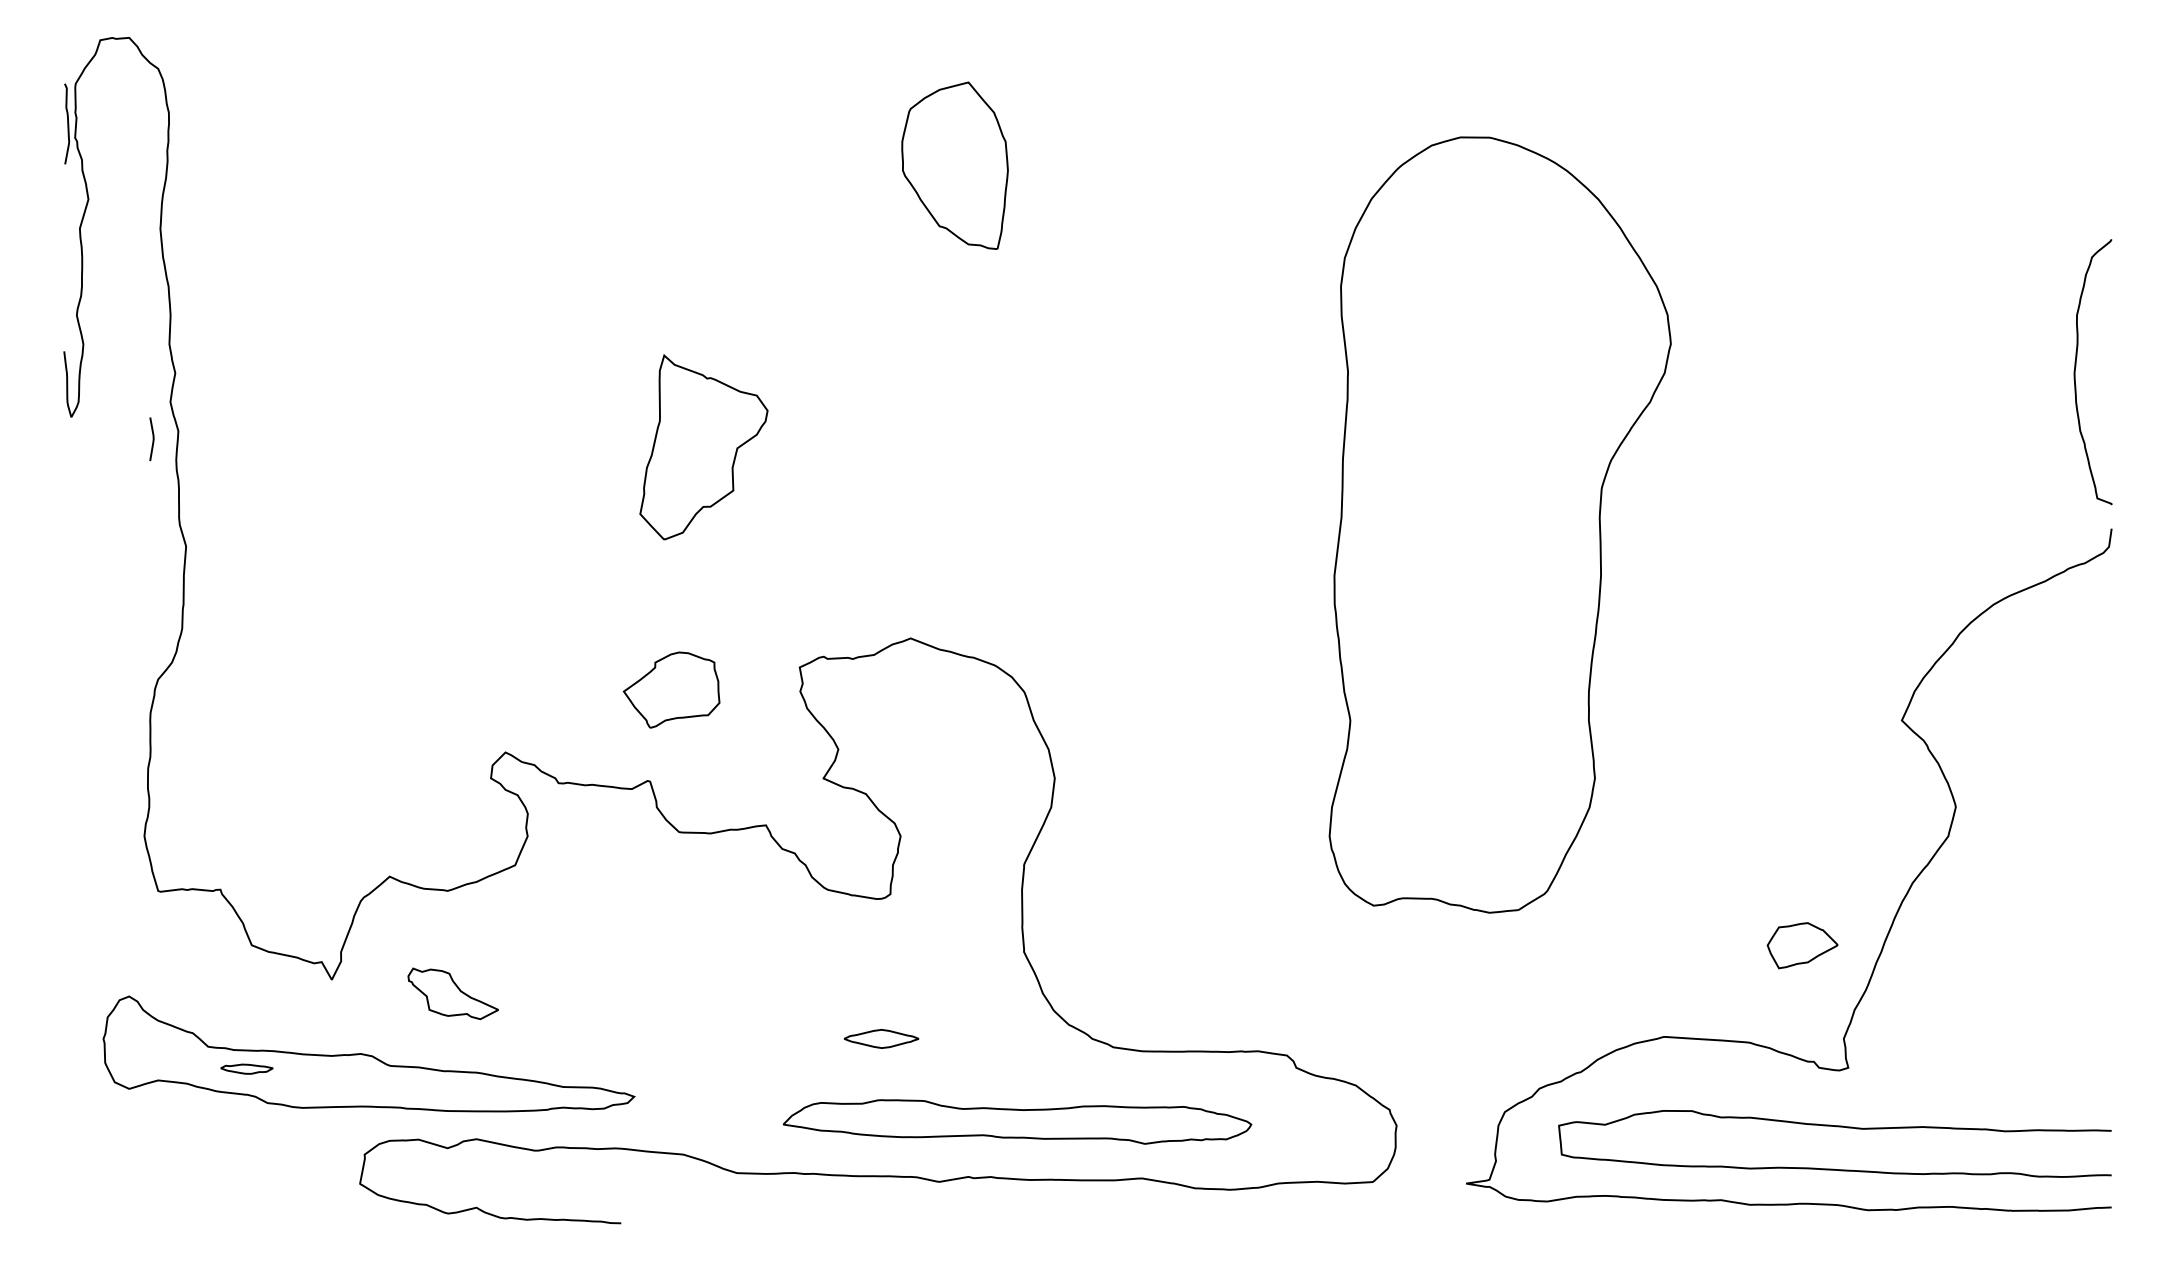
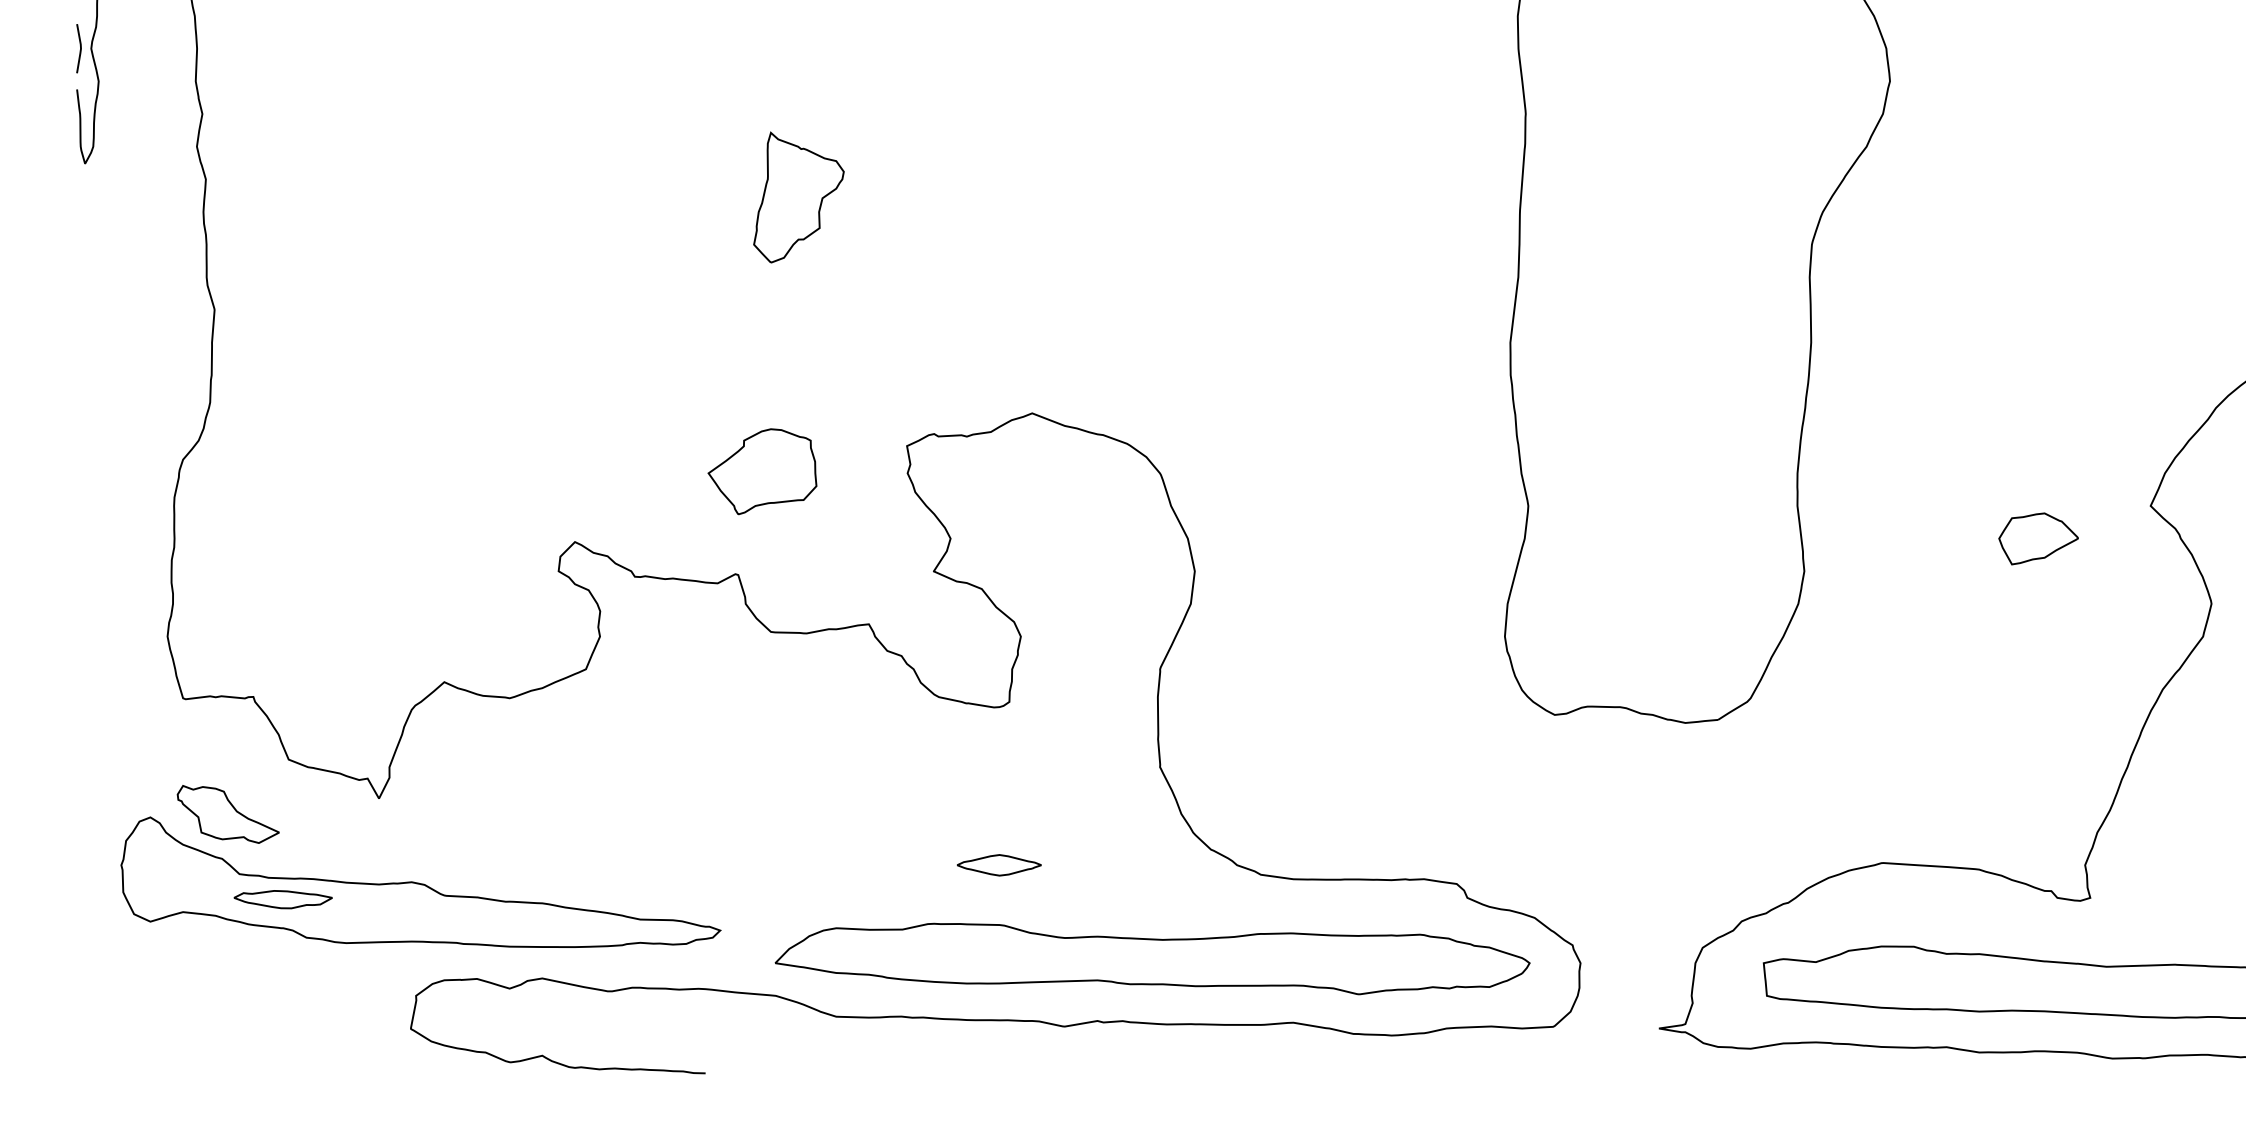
line: (152, 438) -> (79, 47), moved
part: (703, 446) -> (798, 196), size x0.62
part: (1802, 945) -> (2038, 538), moved
part: (452, 993) -> (227, 814), moved
part: (246, 1068) -> (282, 898), size x1.67
part: (1017, 1121) -> (1152, 958), size x1.43

